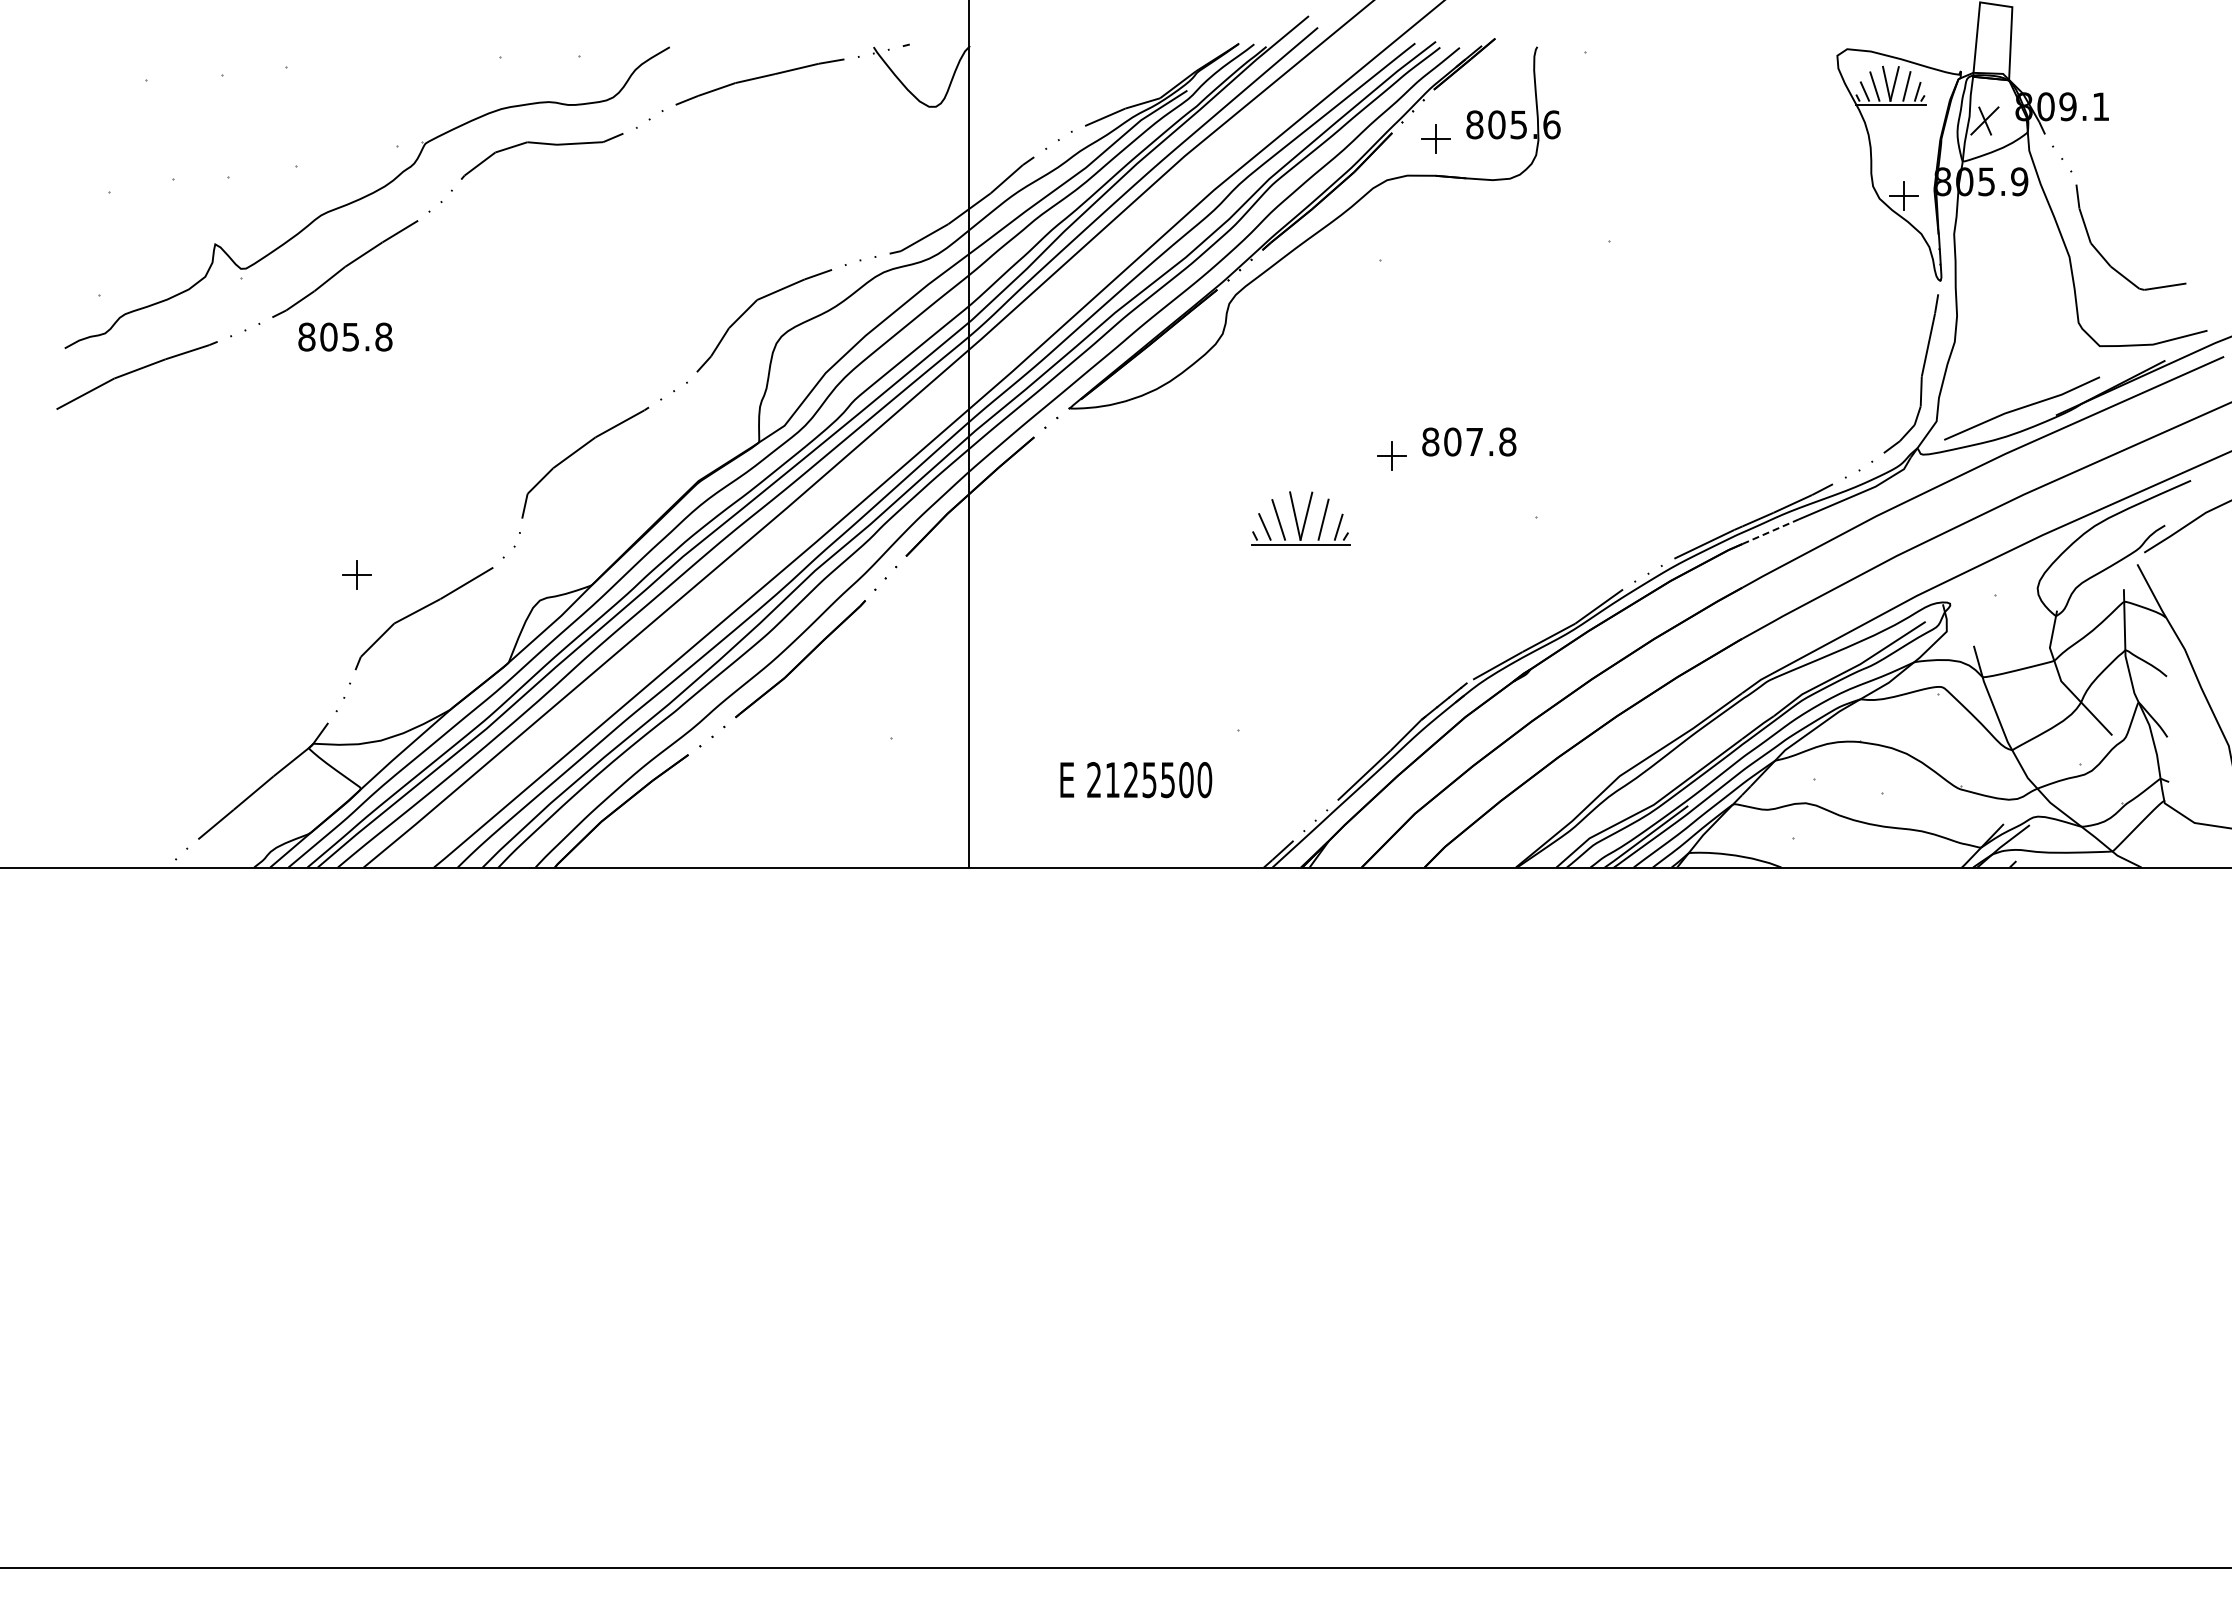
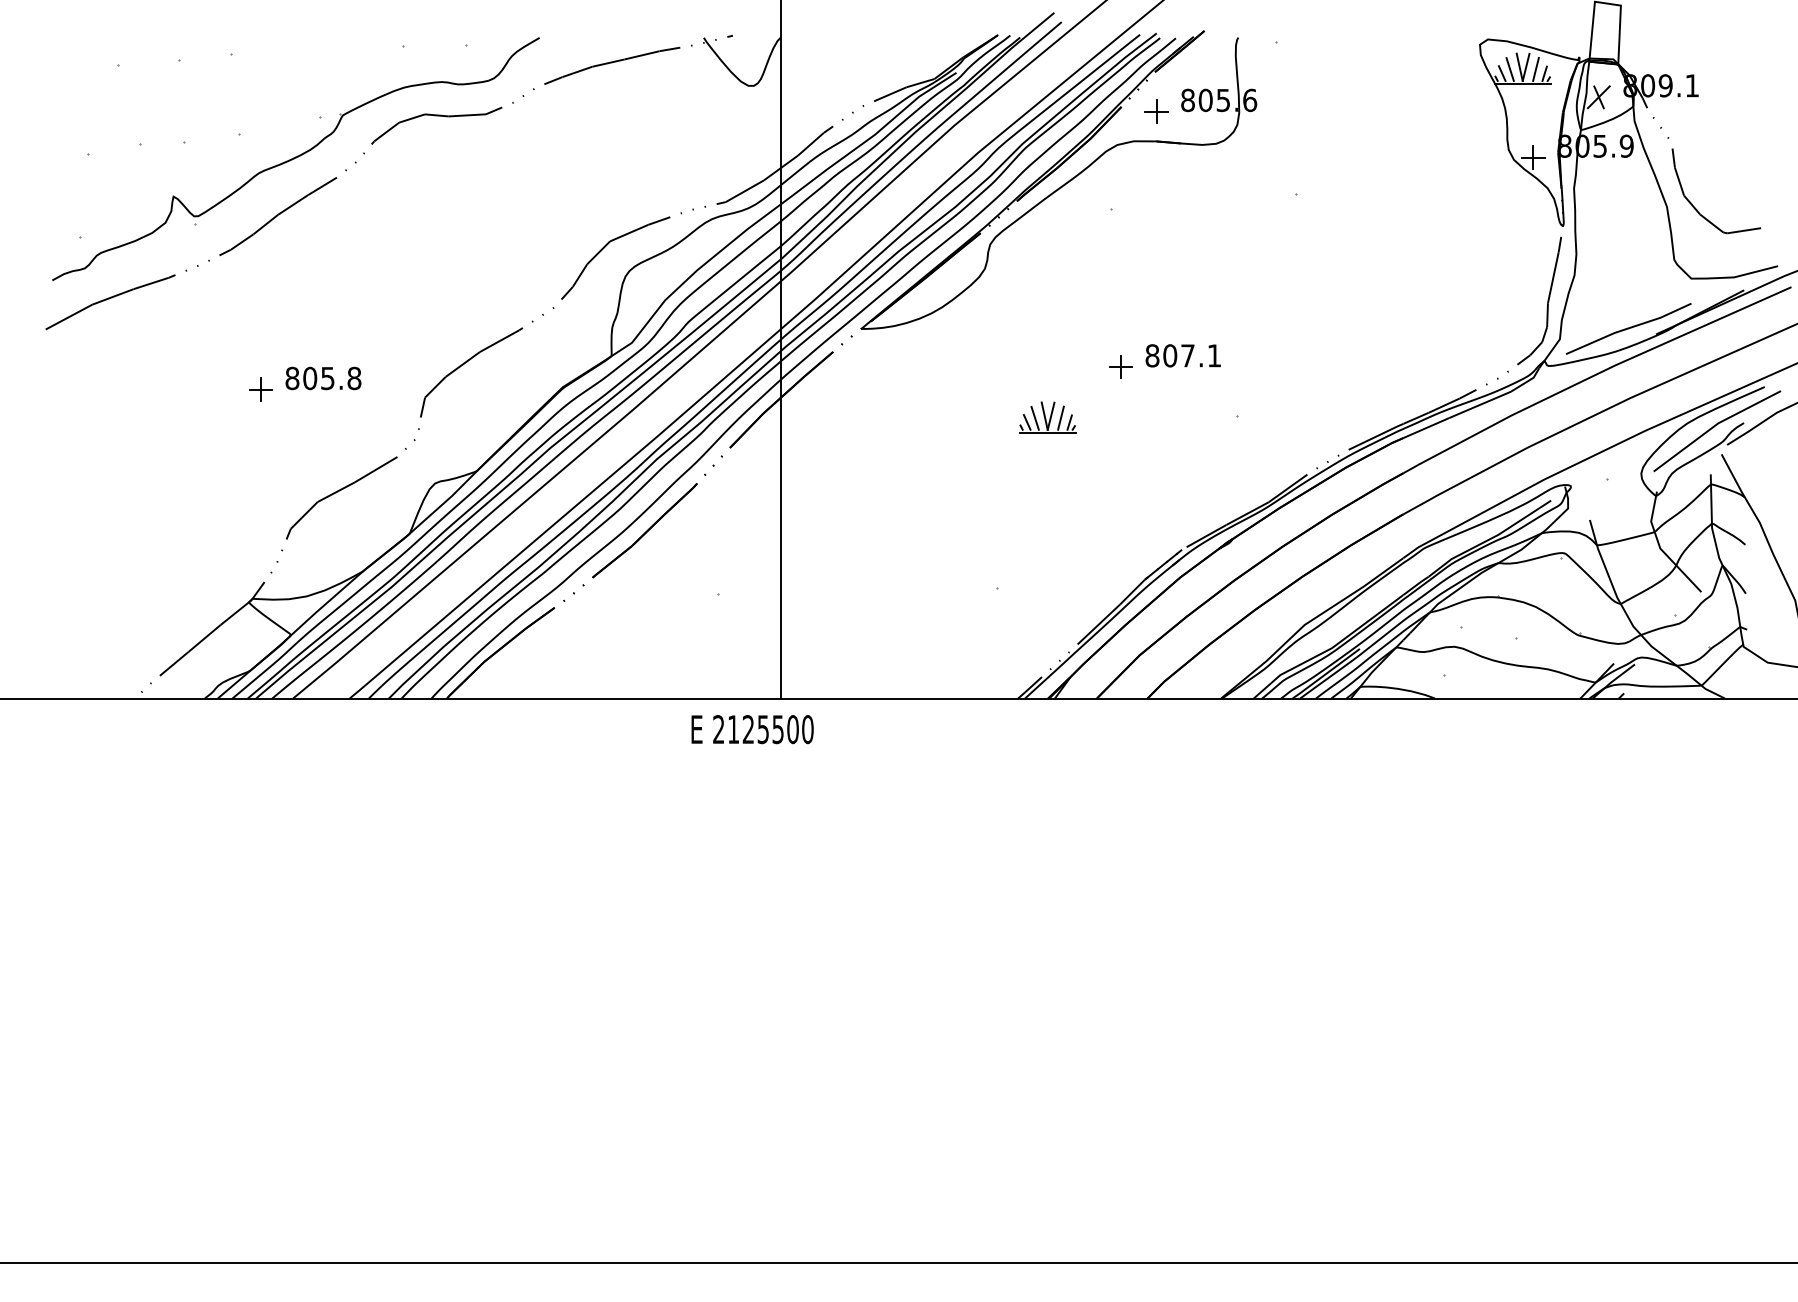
text: (345, 336) -> (323, 377), moved
text: (1507, 441) -> (1214, 355), 807.8 -> 807.1
part: (1300, 518) -> (1047, 417), size x0.71
line: (1770, 531) -> (1426, 427), dashed -> solid
line: (2127, 531) -> (1713, 427), added
part: (356, 574) -> (260, 389), moved
text: (1136, 780) -> (752, 729), moved

